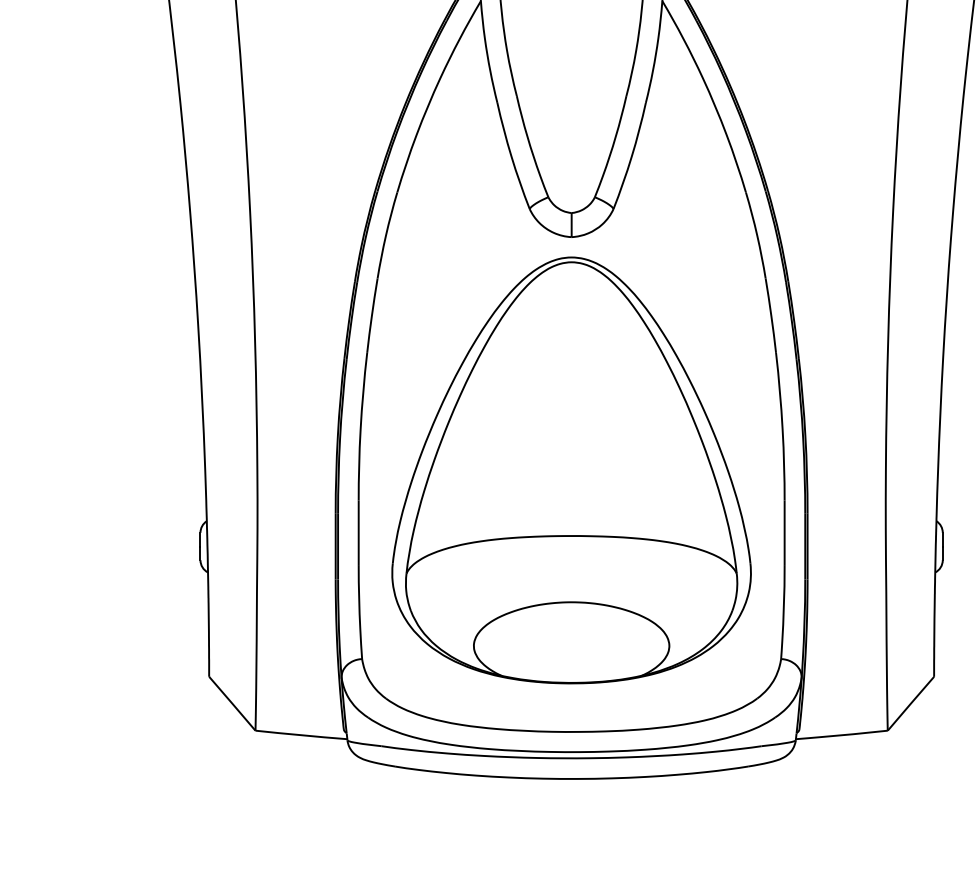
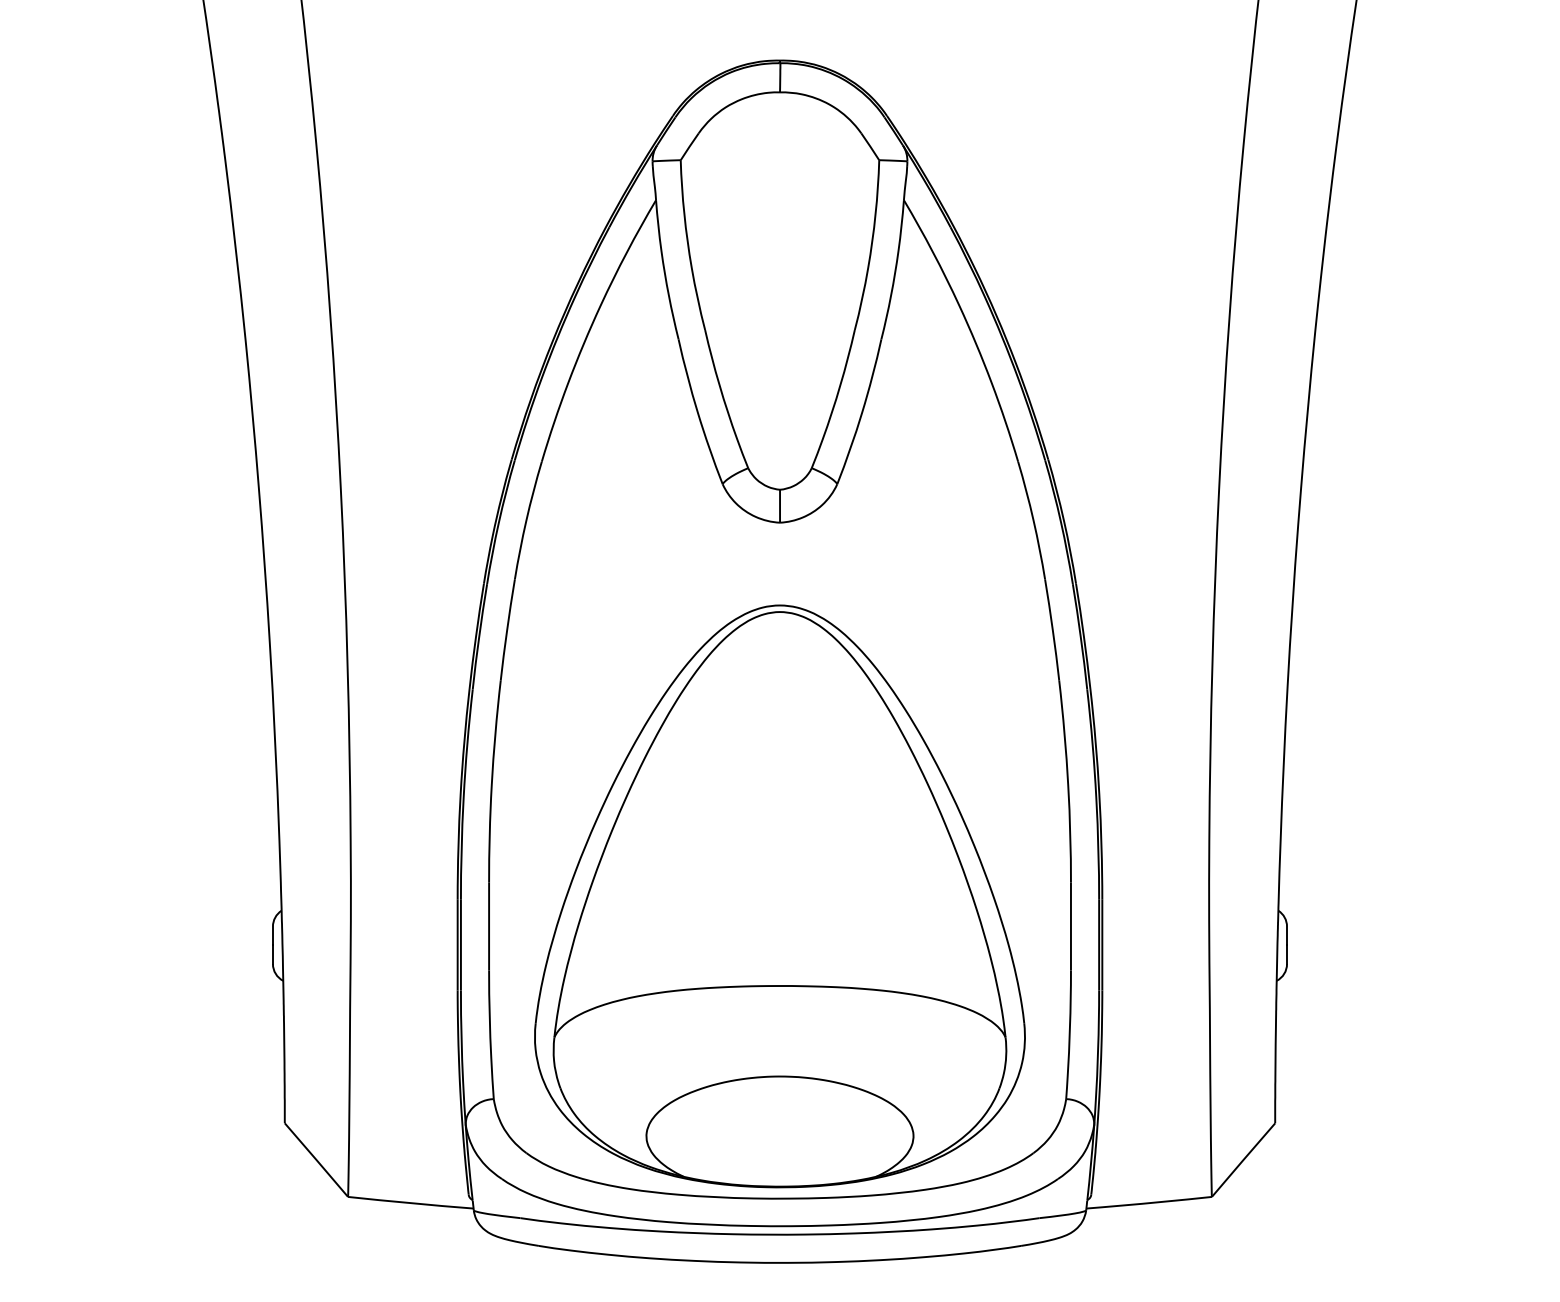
part: (571, 470) -> (779, 896), moved

